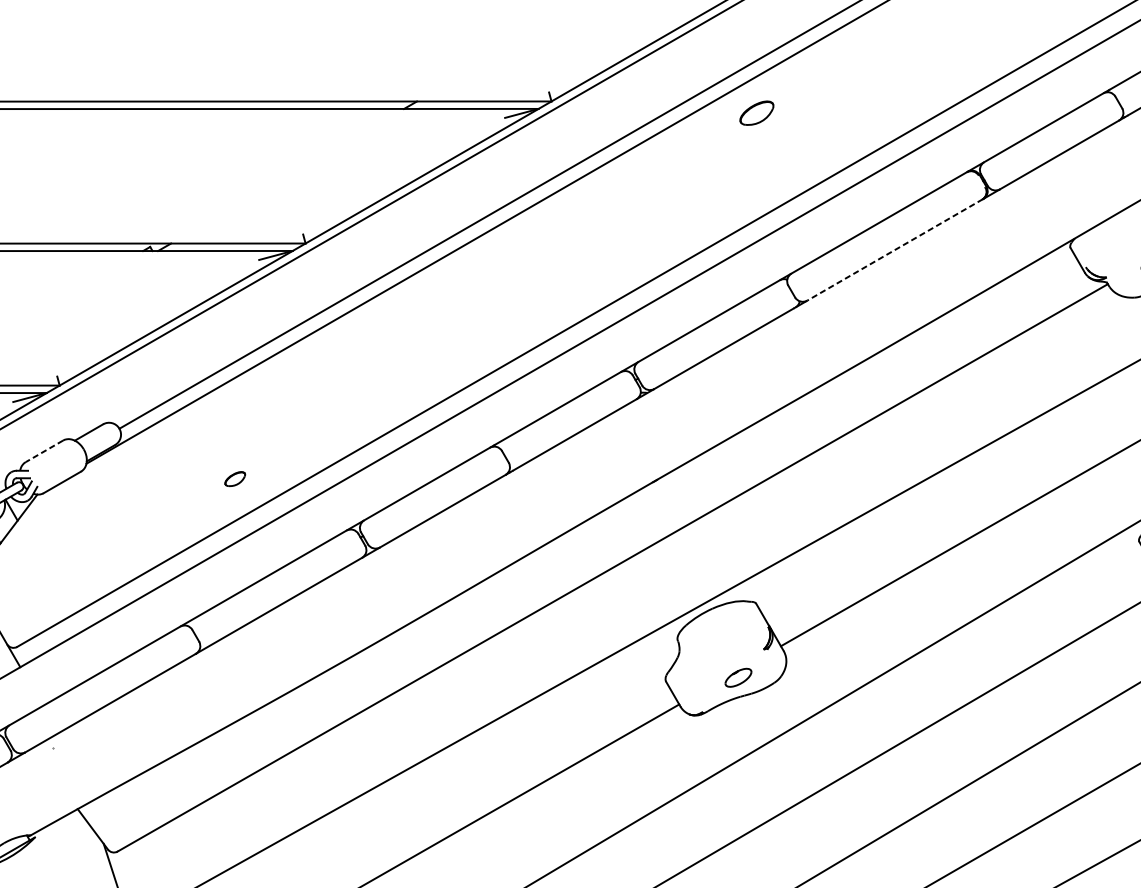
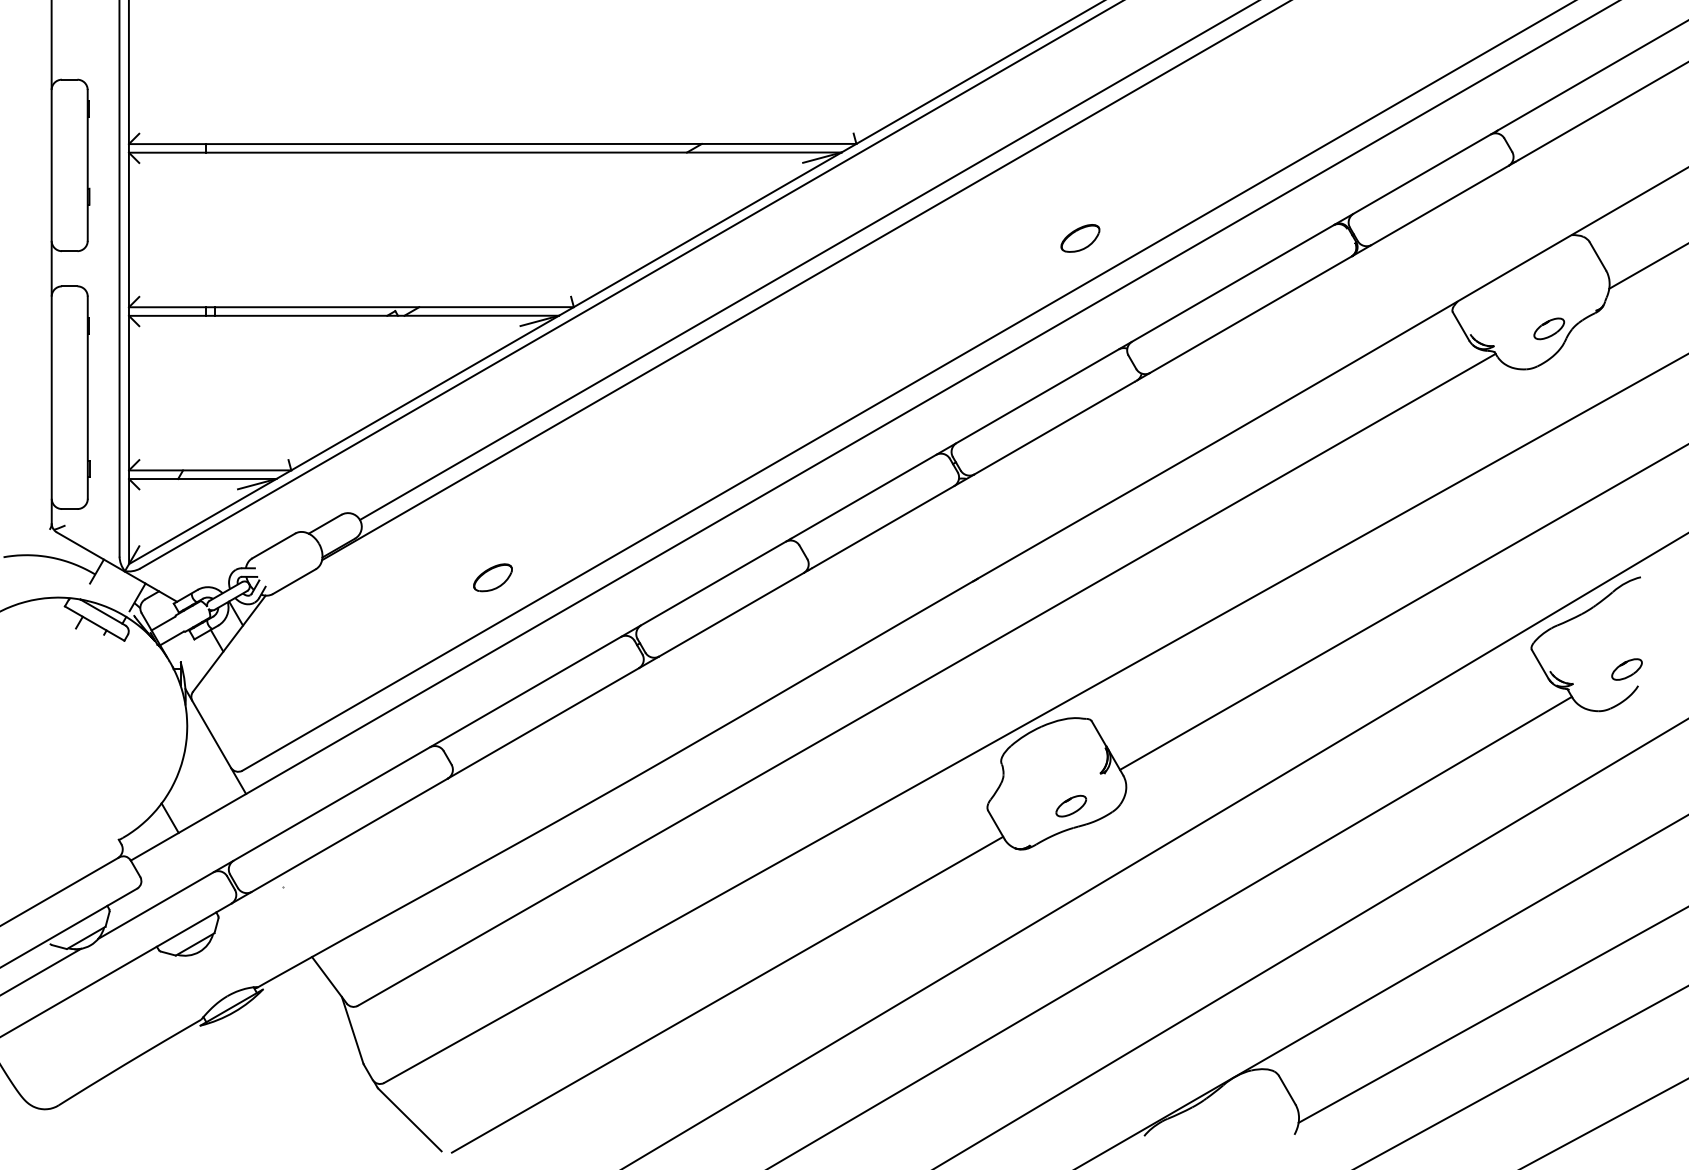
part: (756, 113) -> (1080, 238), moved
line: (895, 249) -> (1251, 314), dashed -> solid
line: (44, 450) -> (273, 545), dashed -> solid
part: (234, 478) -> (492, 577), size x1.67

